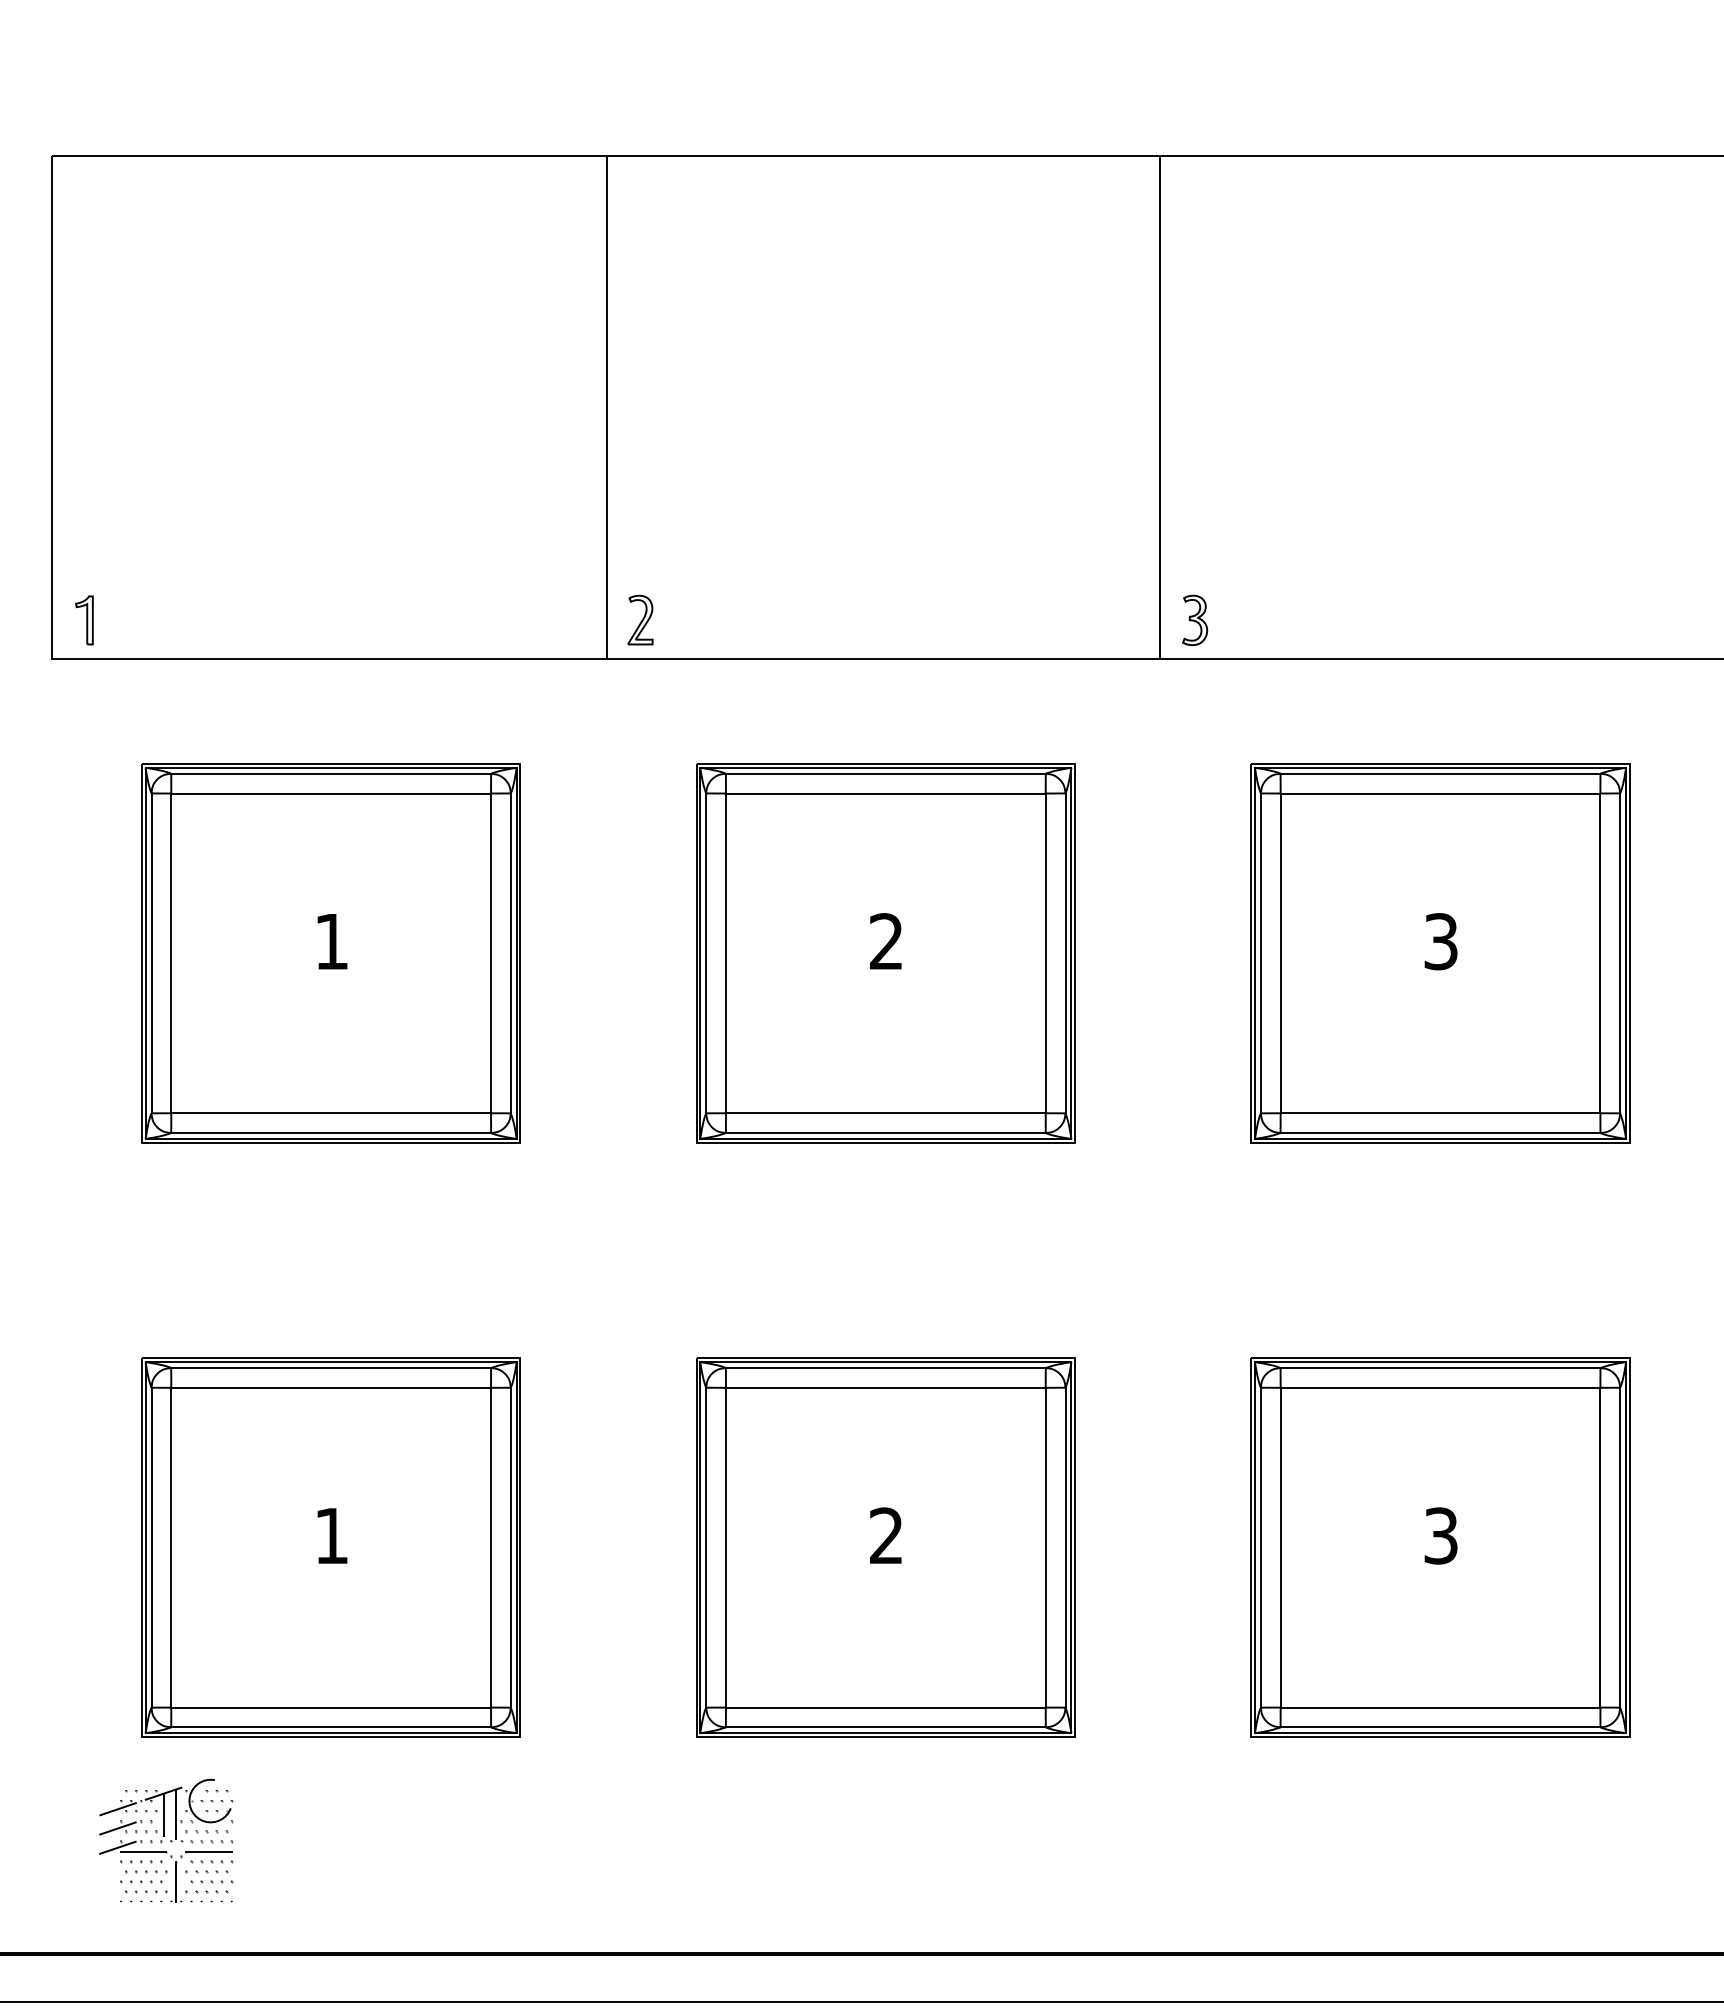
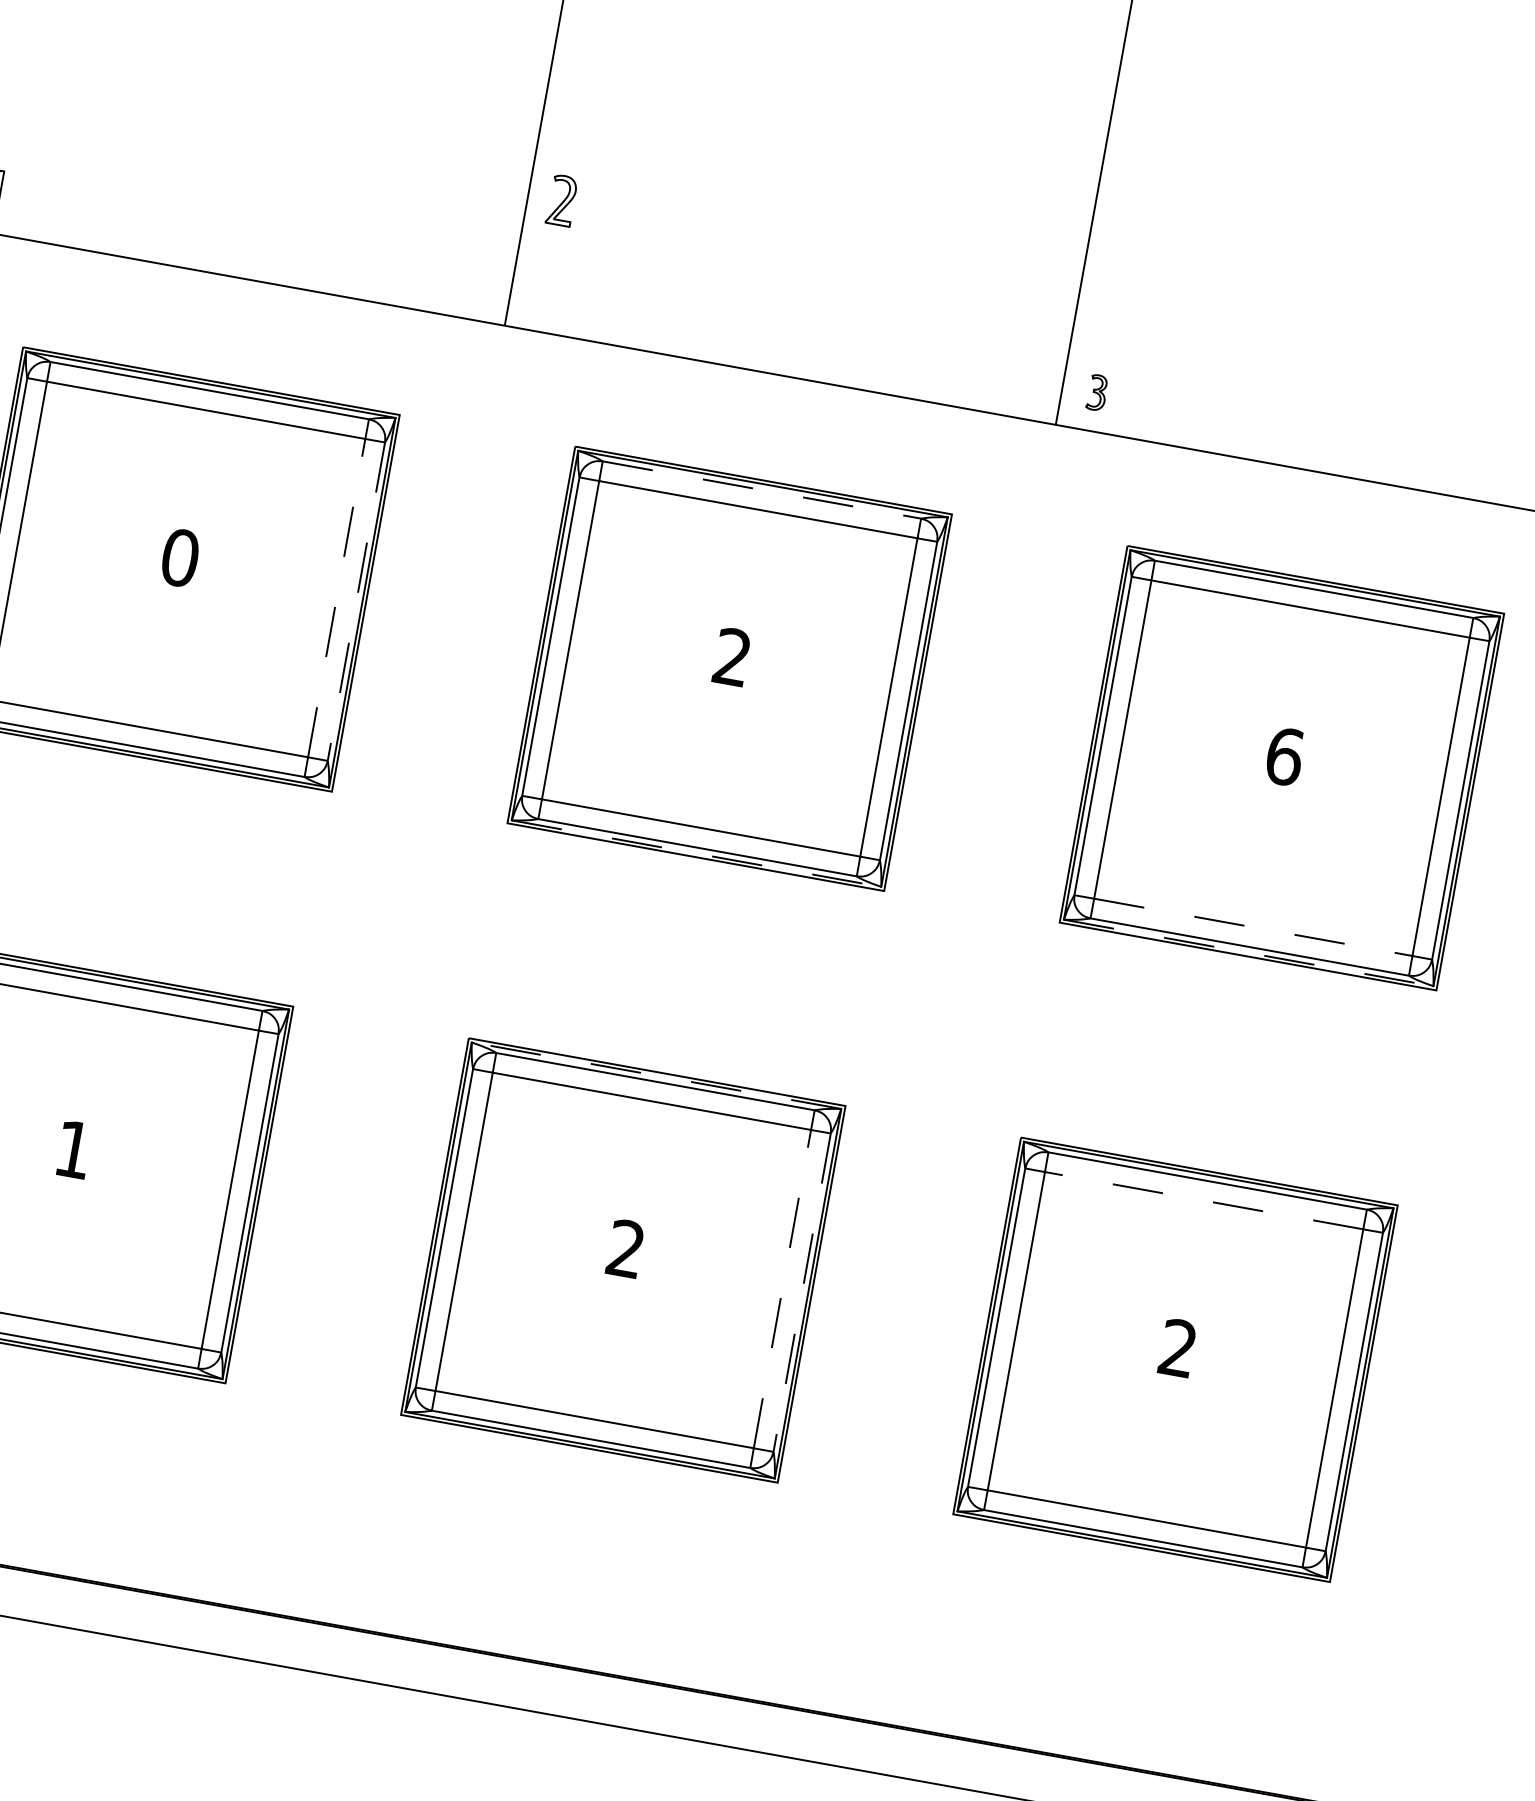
part: (640, 619) -> (561, 199), moved
part: (1195, 620) -> (1097, 392), size x0.7
line: (885, 773) -> (761, 489), solid -> dashed
text: (331, 941) -> (180, 557), 1 -> 0
text: (1441, 941) -> (1285, 756), 3 -> 6
line: (491, 953) -> (337, 598), solid -> dashed
line: (510, 953) -> (356, 601), solid -> dashed
line: (1440, 1113) -> (1253, 927), solid -> dashed
line: (885, 1138) -> (696, 853), solid -> dashed
line: (1440, 1138) -> (1248, 952), solid -> dashed
line: (885, 1362) -> (656, 1076), solid -> dashed
line: (1440, 1387) -> (1204, 1200), solid -> dashed
text: (1440, 1535) -> (1177, 1347), 3 -> 2
line: (1045, 1547) -> (782, 1288), solid -> dashed
line: (1065, 1547) -> (802, 1292), solid -> dashed

